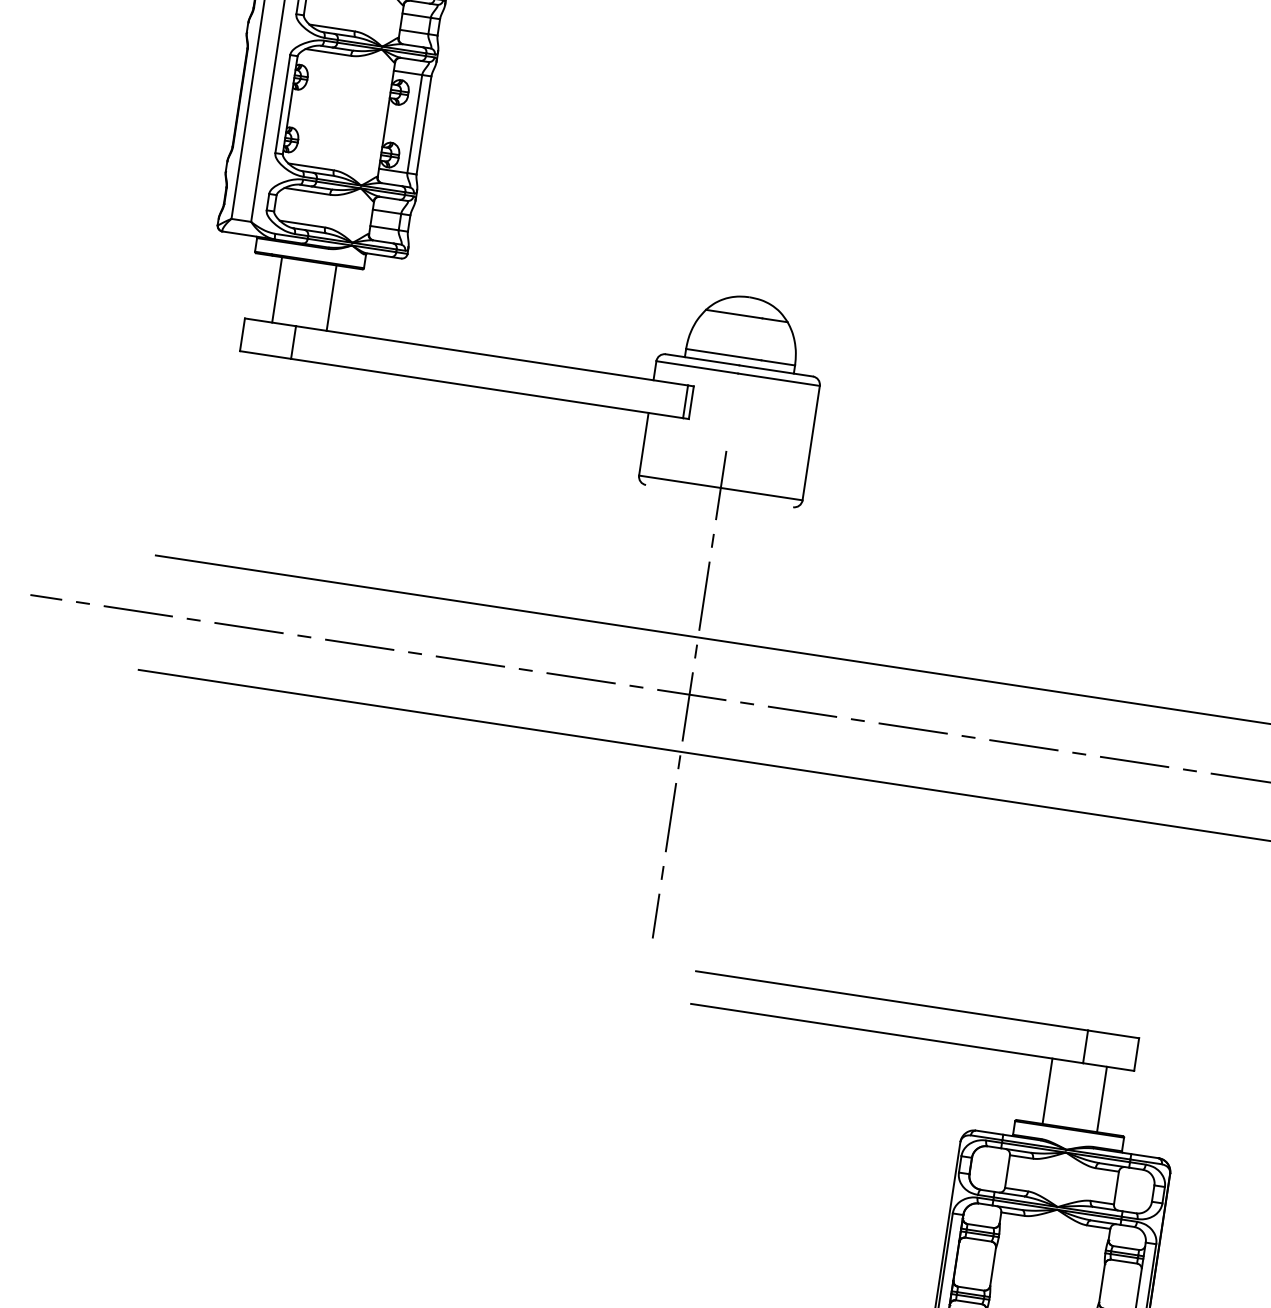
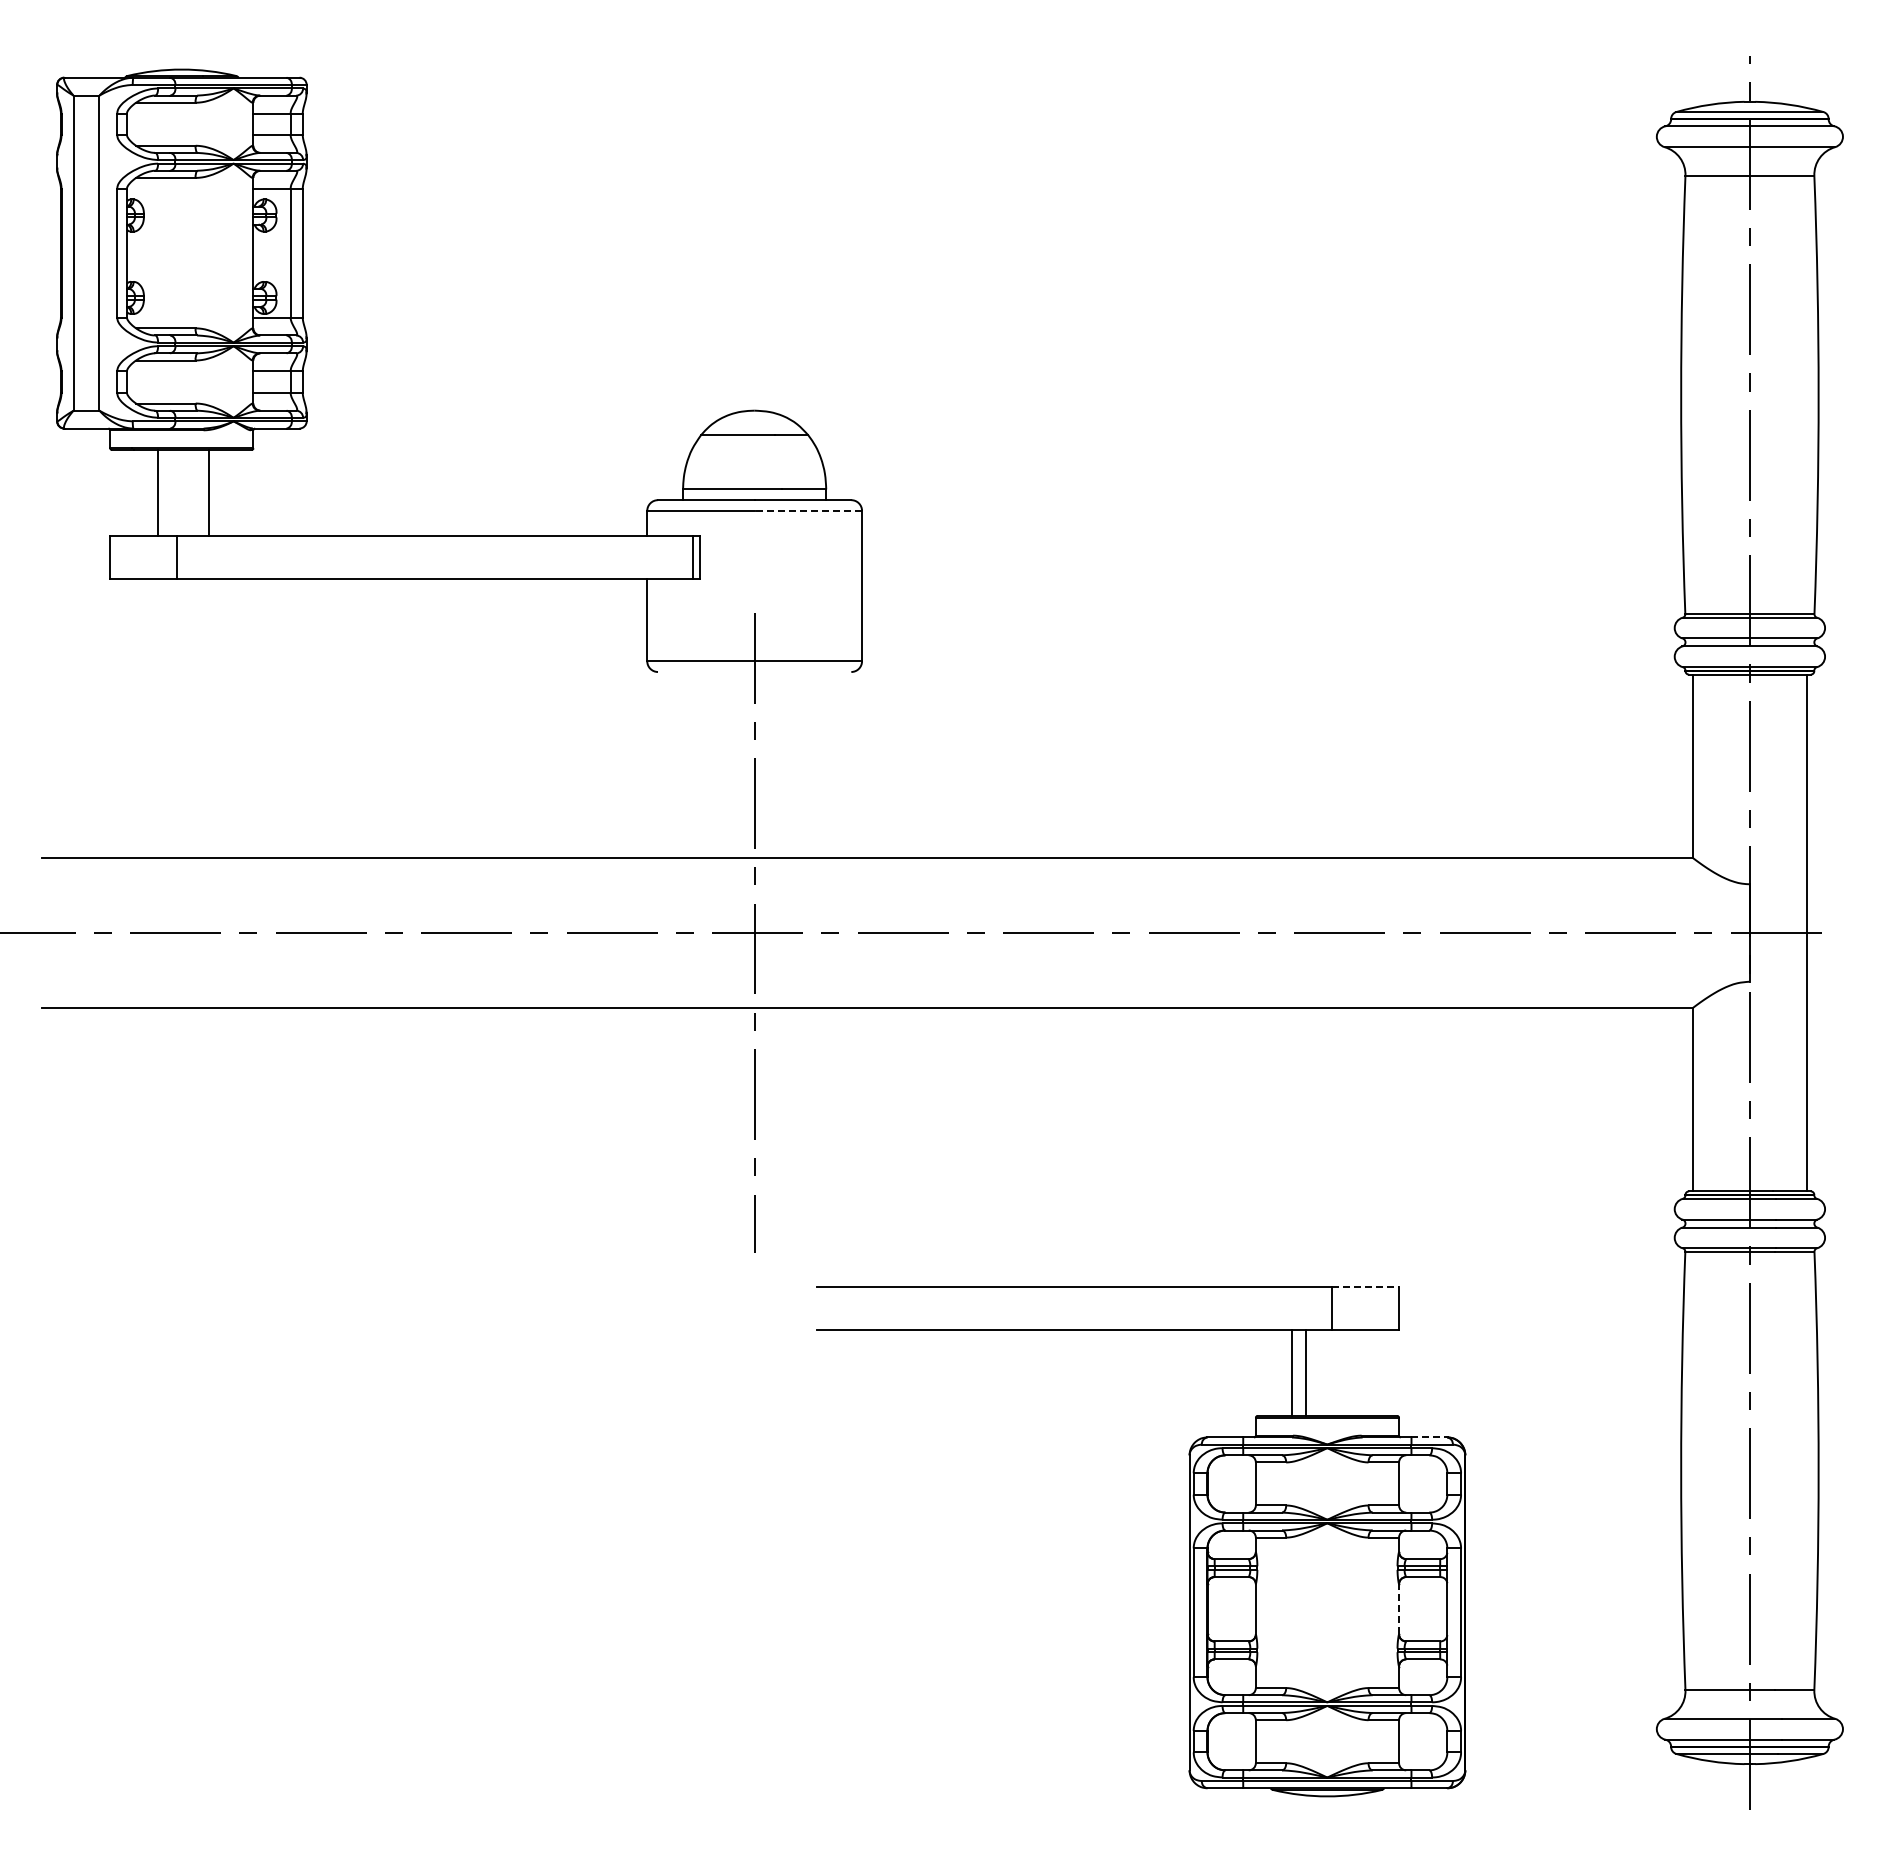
line: (277, 289) -> (209, 492), moved
line: (331, 297) -> (157, 492), moved
line: (779, 379) -> (808, 510), solid -> dashed
line: (1113, 1034) -> (1365, 1287), solid -> dashed
line: (1102, 1099) -> (1306, 1372), moved
line: (1144, 1156) -> (1429, 1437), solid -> dashed
line: (1102, 1282) -> (1399, 1608), solid -> dashed

